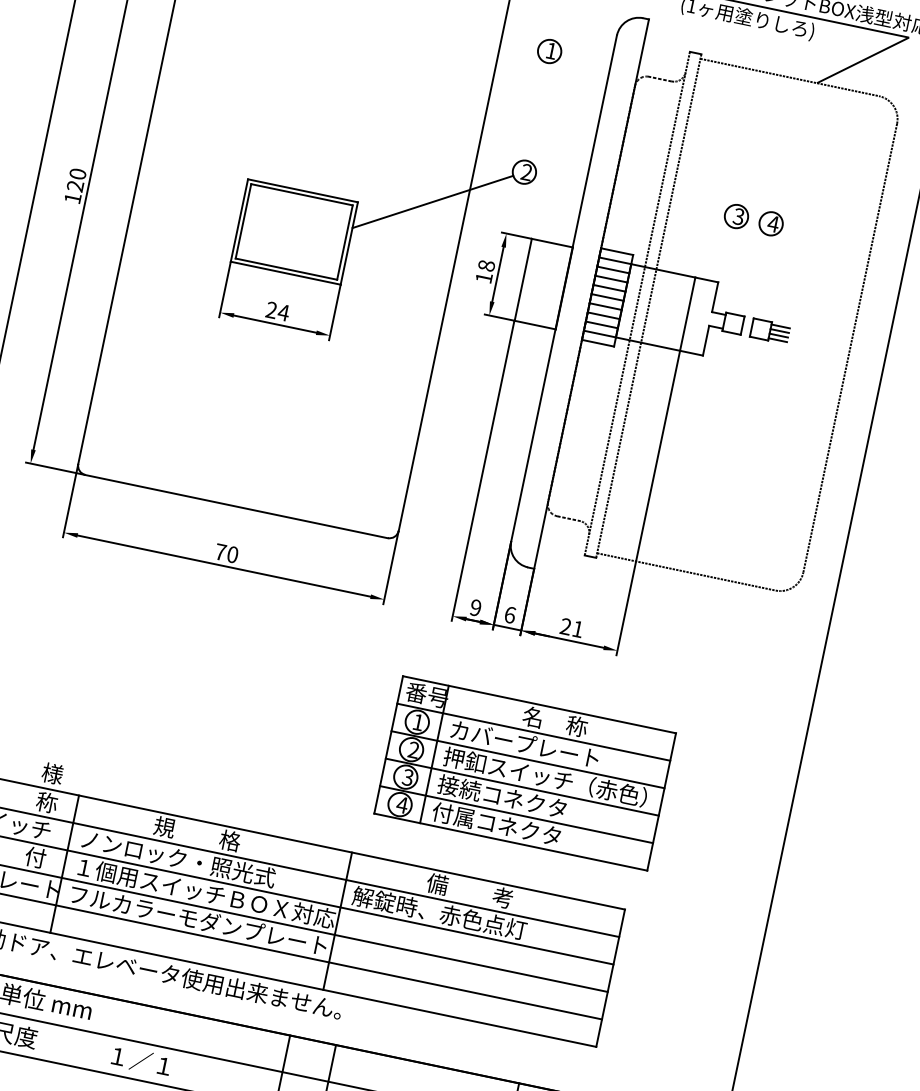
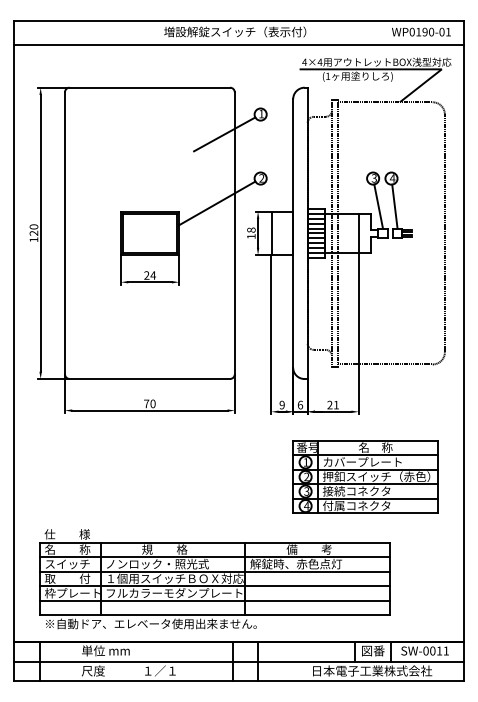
line: (473, 74) -> (224, 134), added
line: (735, 271) -> (378, 206), added
line: (765, 277) -> (394, 206), added
part: (524, 772) -> (365, 476), moved

